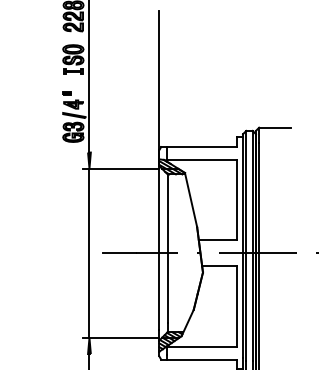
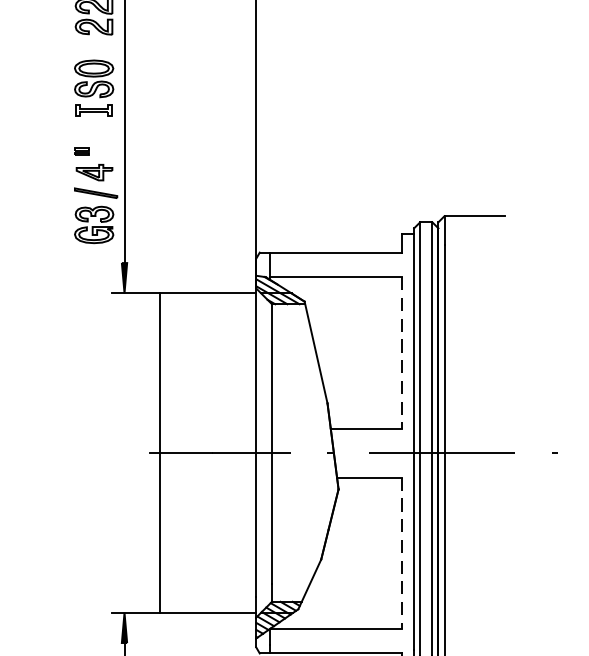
line: (236, 200) -> (401, 353), solid -> dashed
line: (89, 253) -> (160, 453), moved
line: (236, 306) -> (401, 553), solid -> dashed

